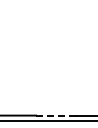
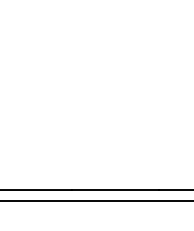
line: (56, 115) -> (115, 189), dashed -> solid

